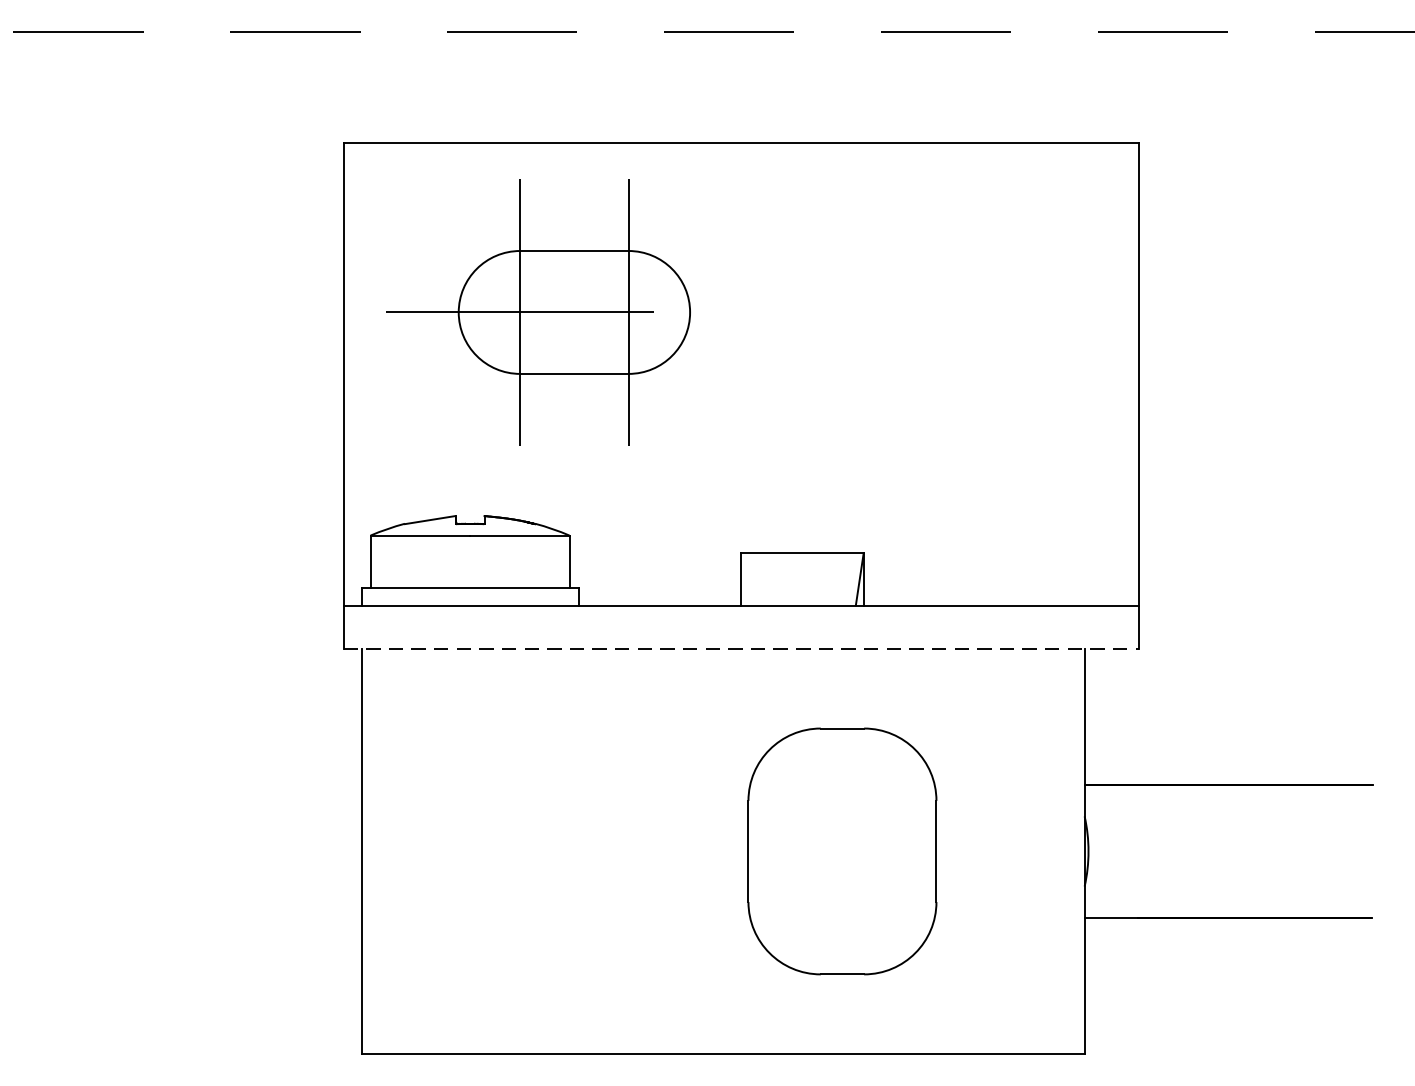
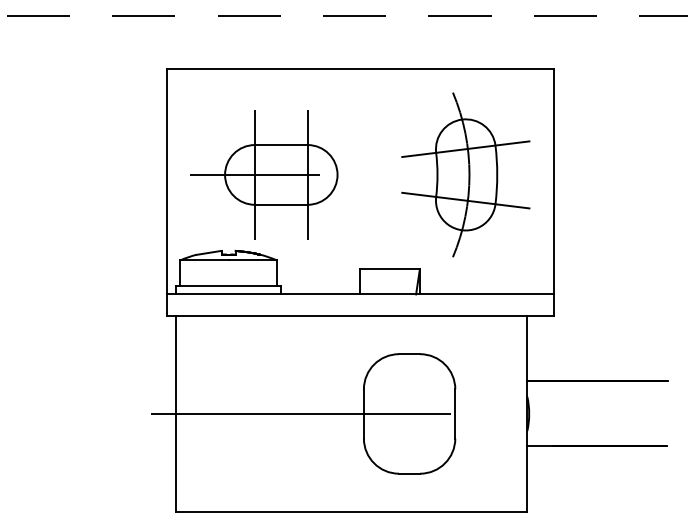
part: (539, 311) -> (264, 174), moved
part: (957, 358) -> (465, 174), added
line: (741, 648) -> (360, 315), dashed -> solid
line: (620, 850) -> (301, 413), added

